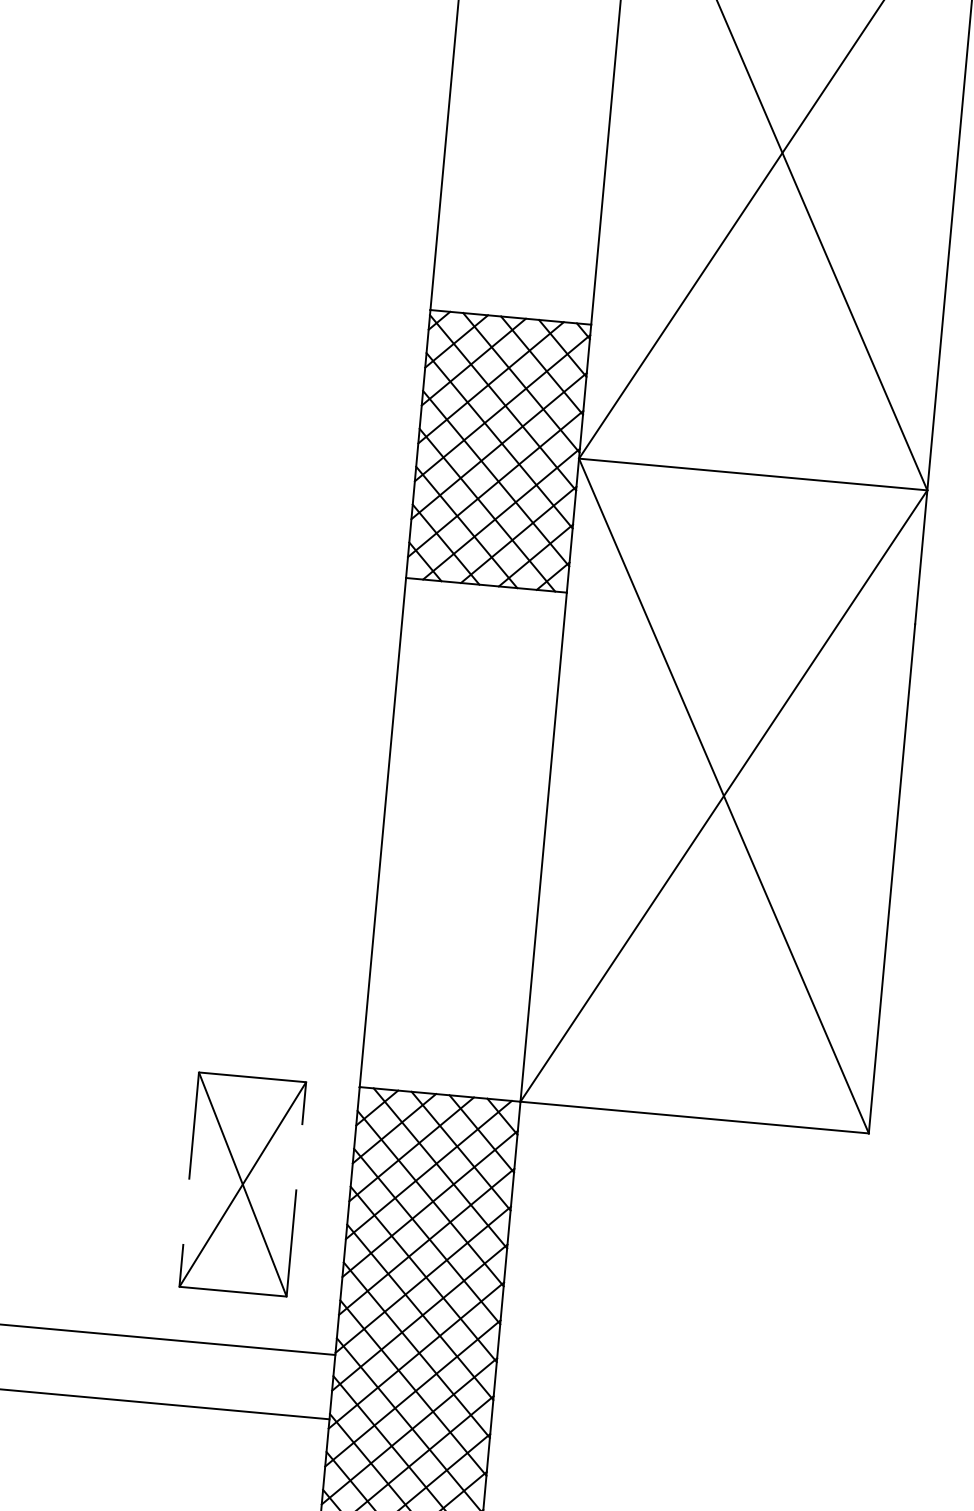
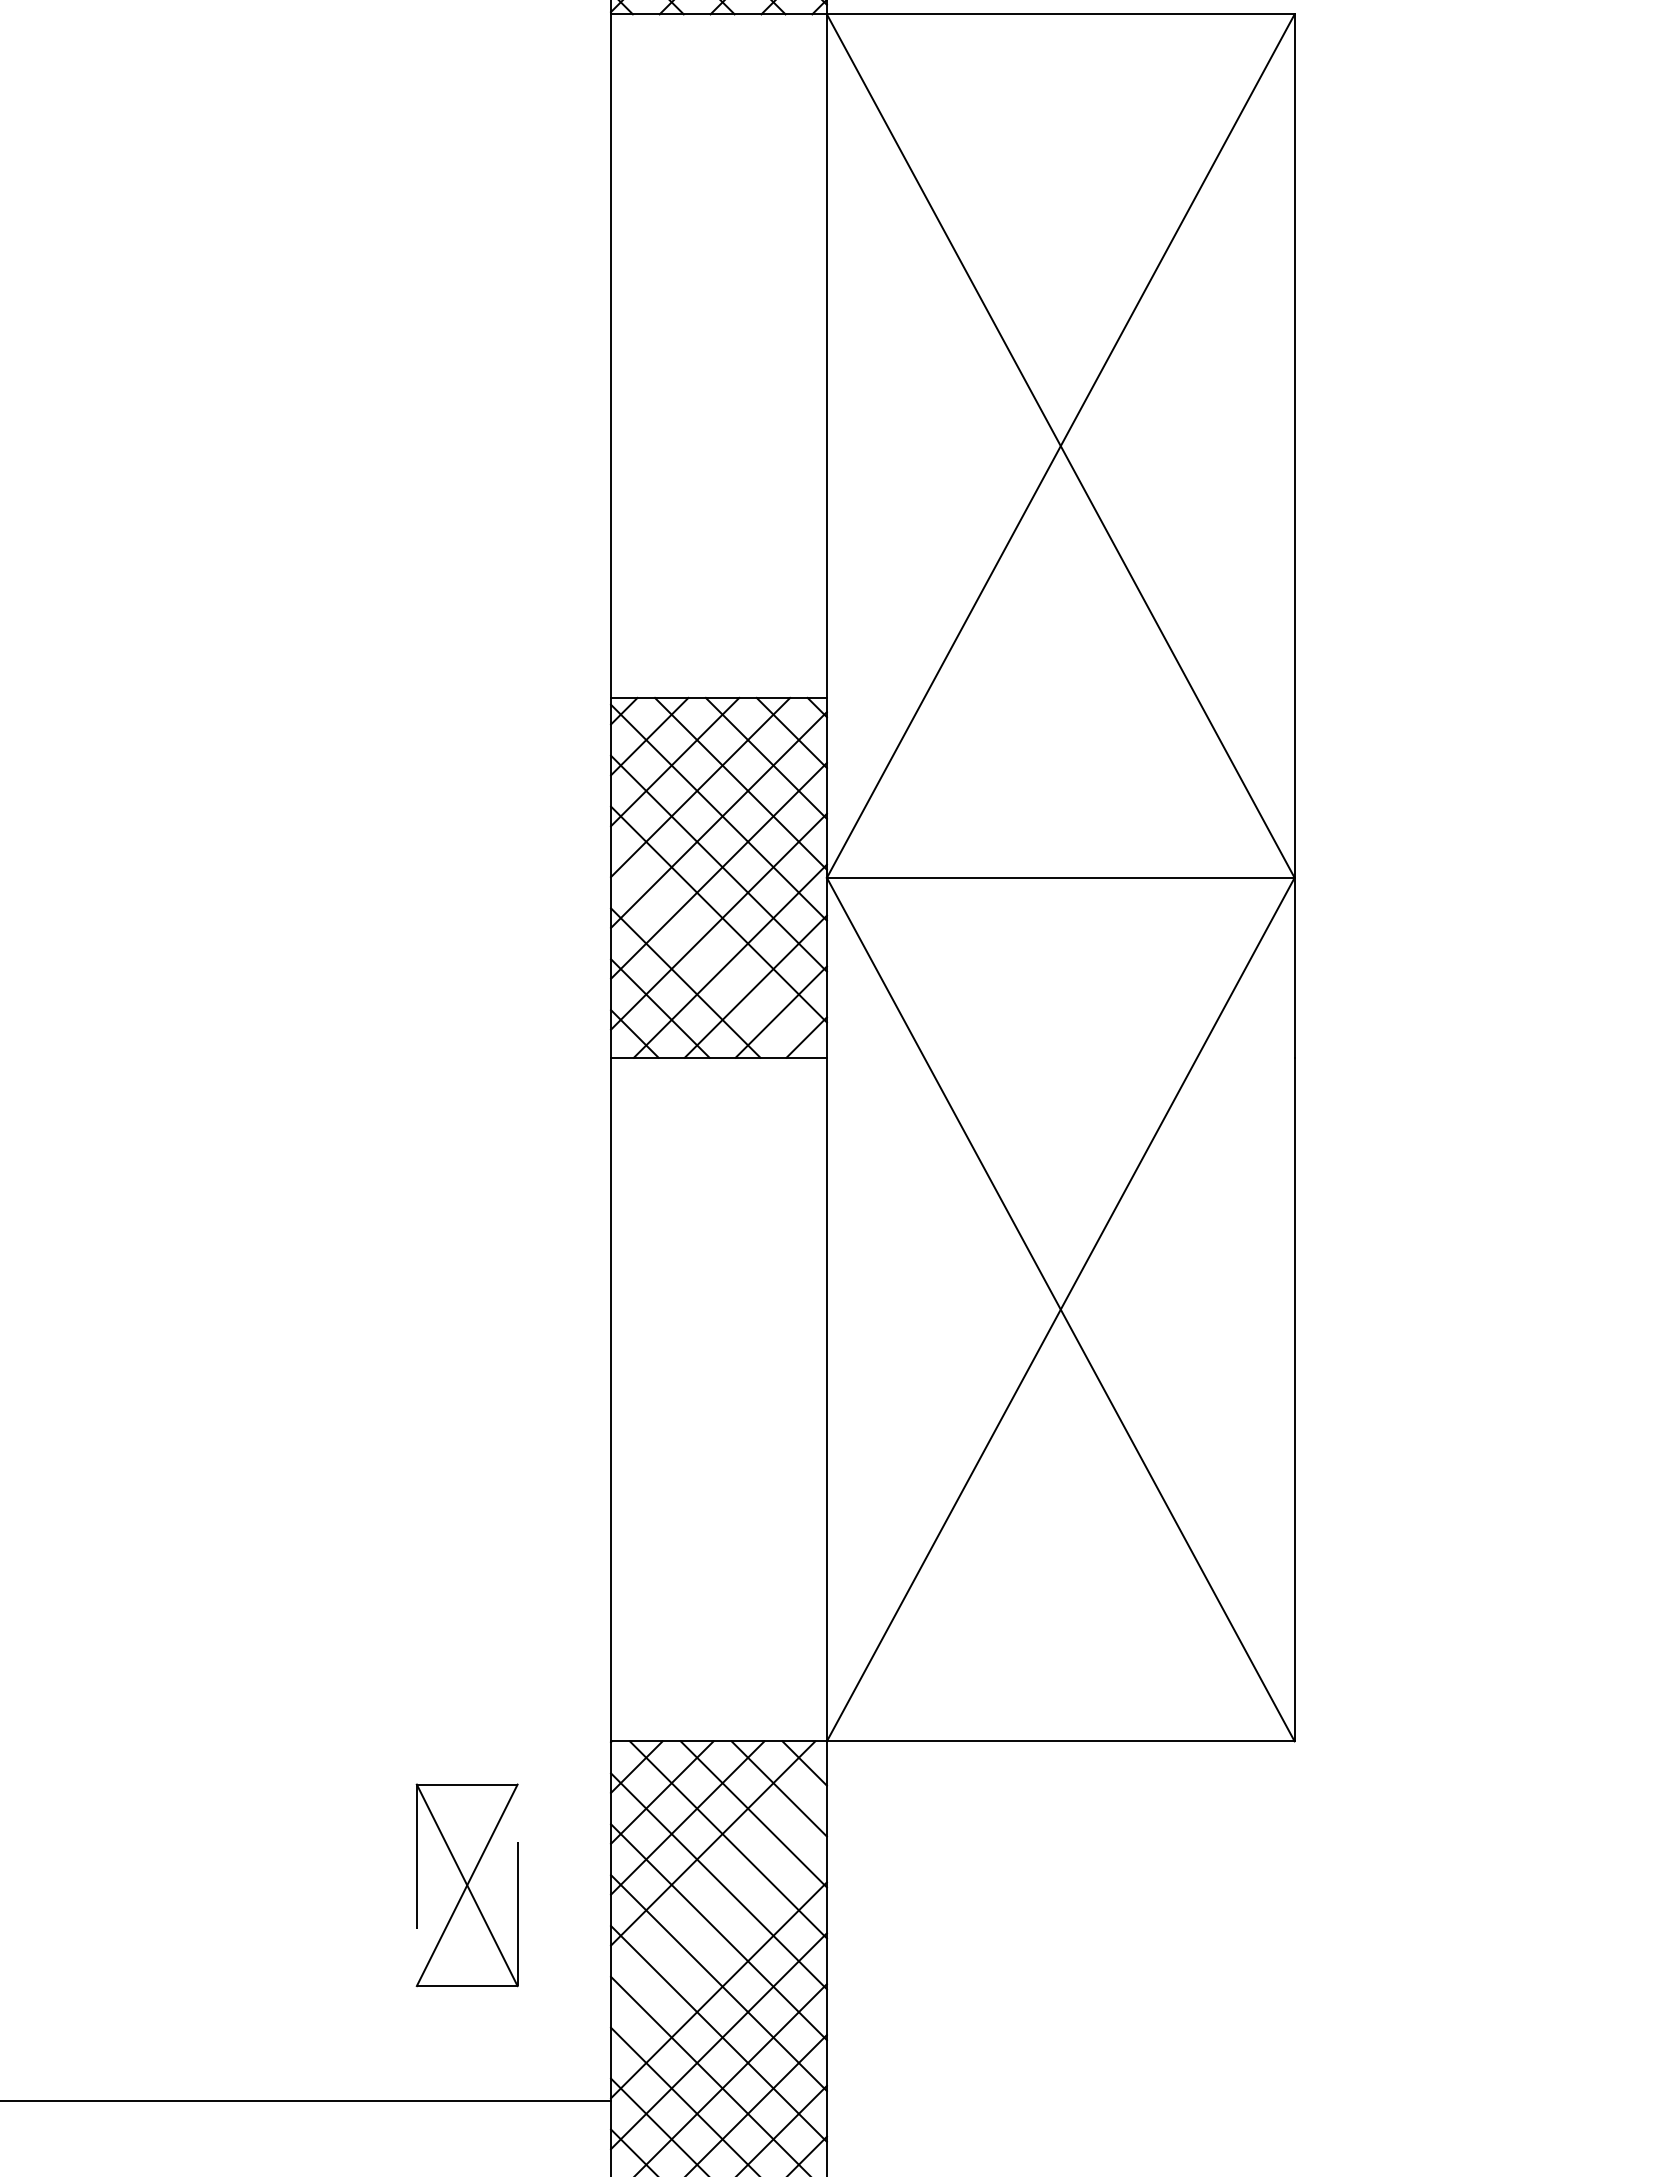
line: (487, 510) -> (711, 957), removed
part: (243, 1184) -> (467, 1885), size x0.7
line: (429, 1203) -> (718, 1888), removed
line: (426, 1241) -> (718, 1939), removed

